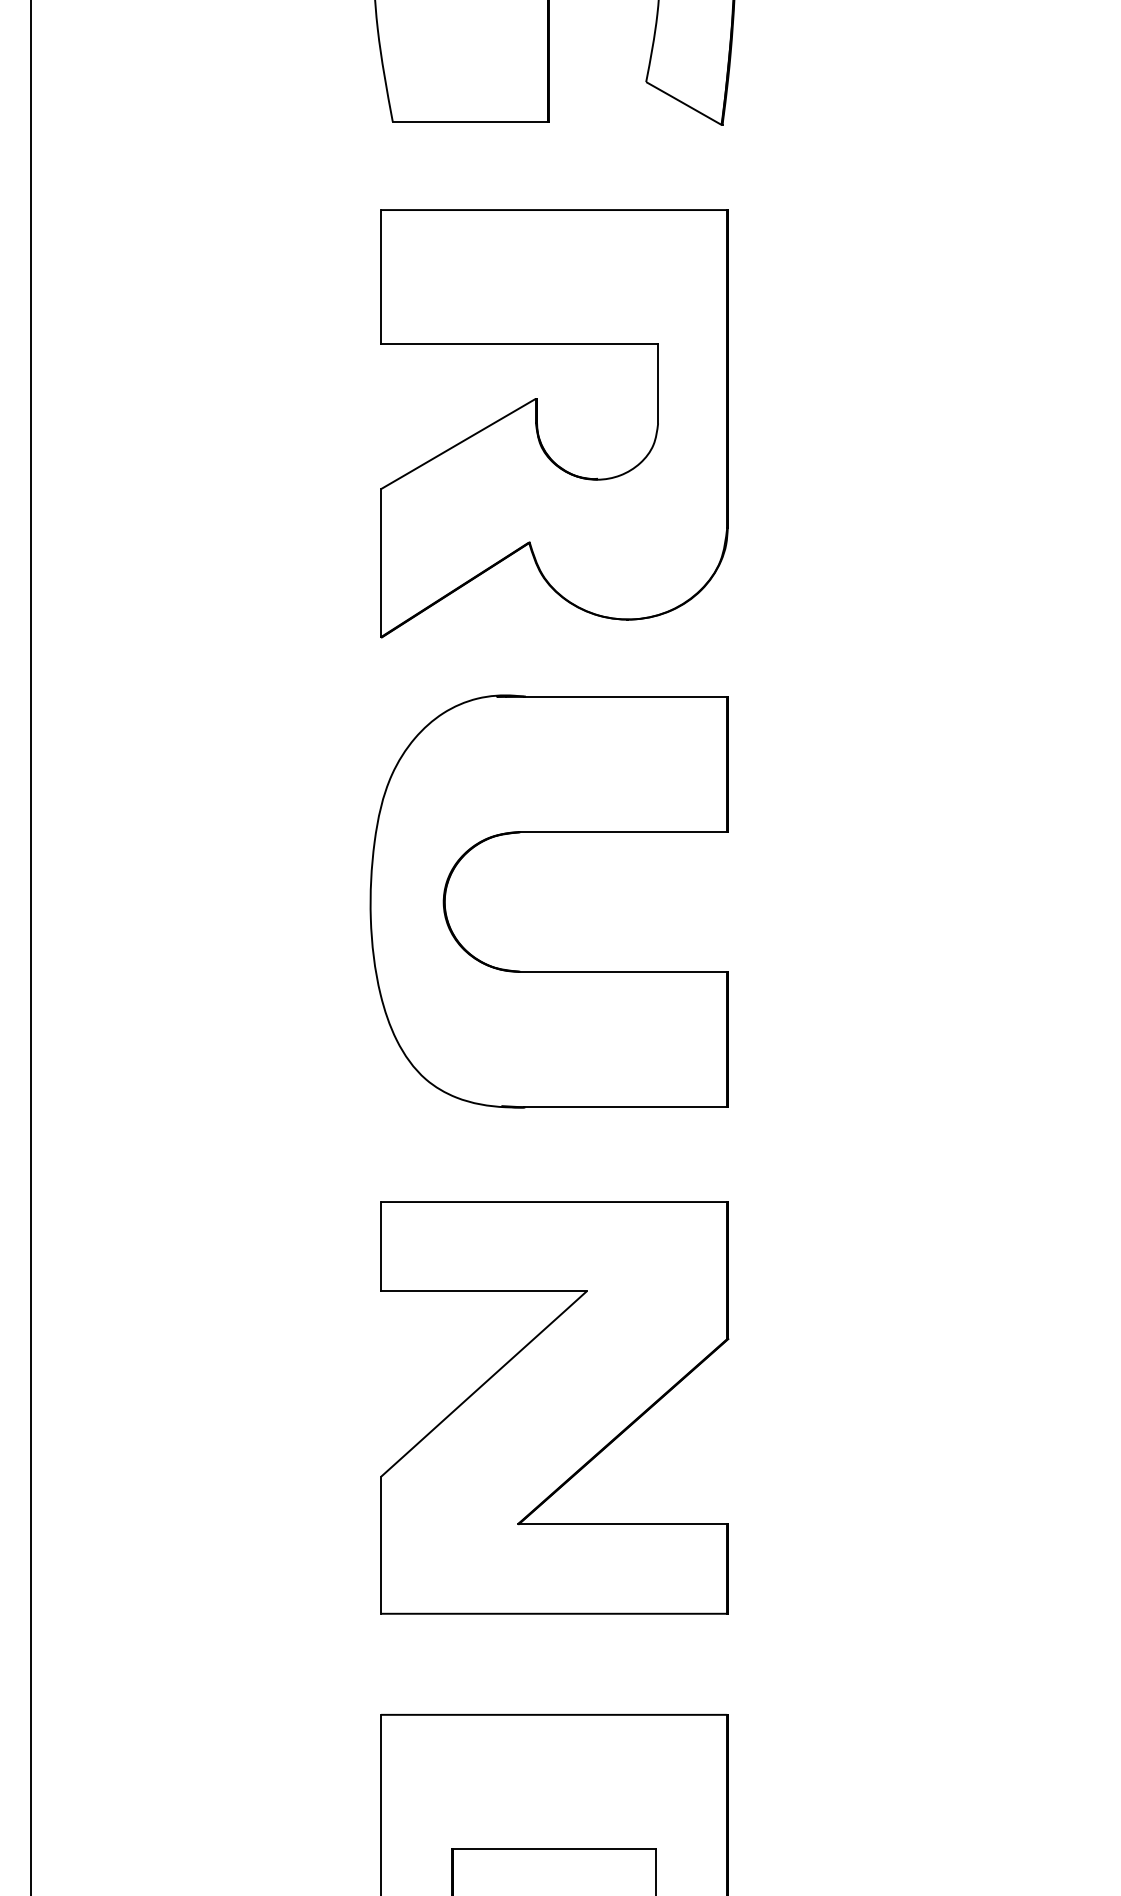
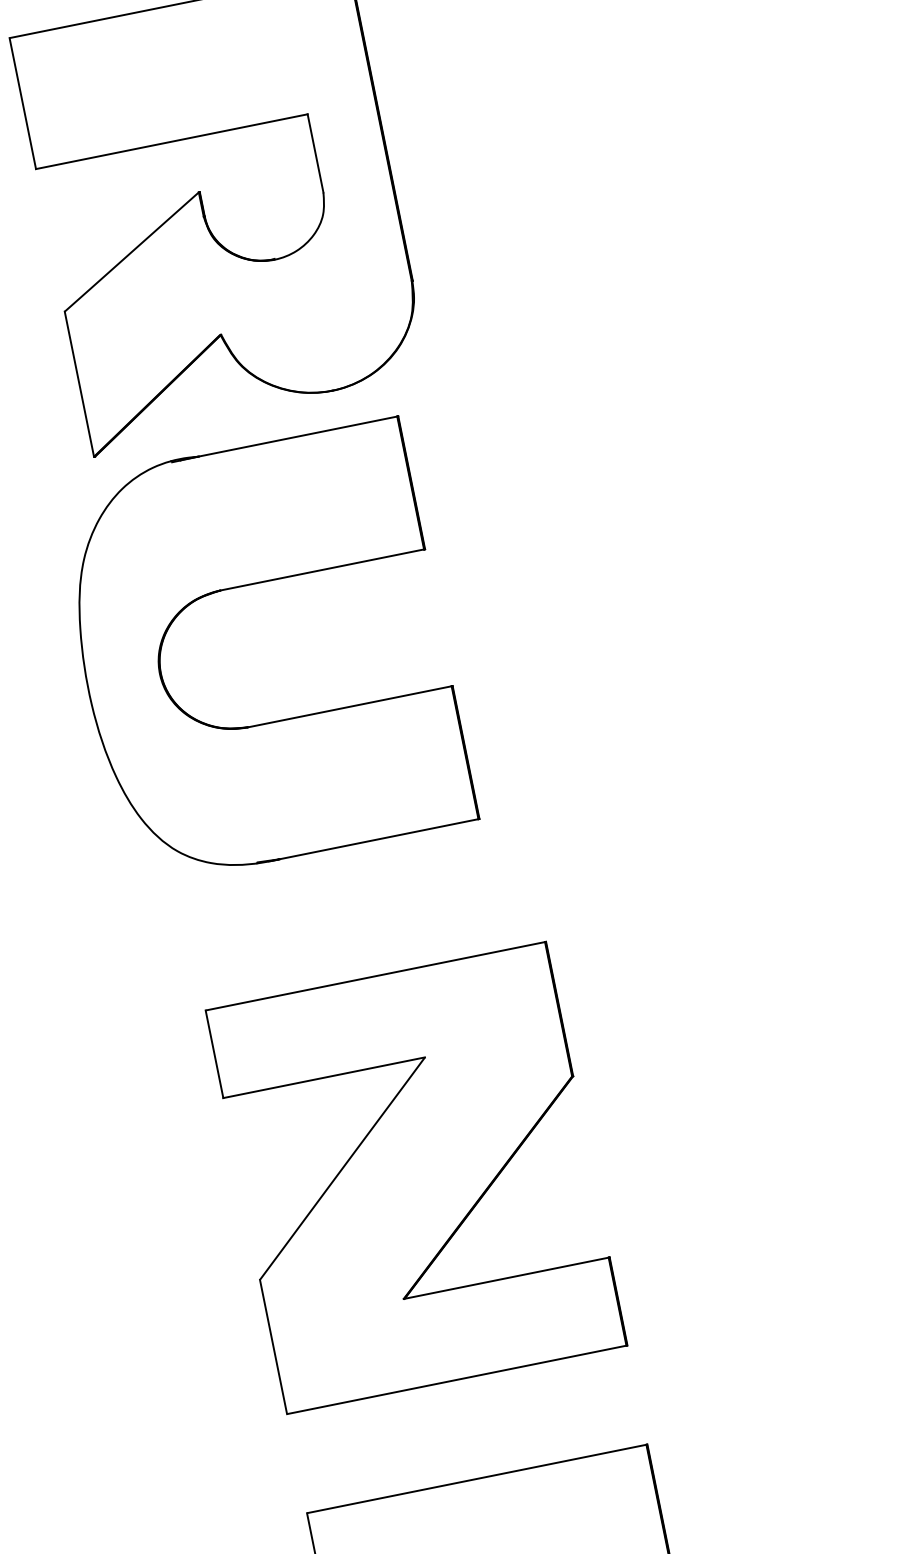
part: (548, 832) -> (248, 585), moved

